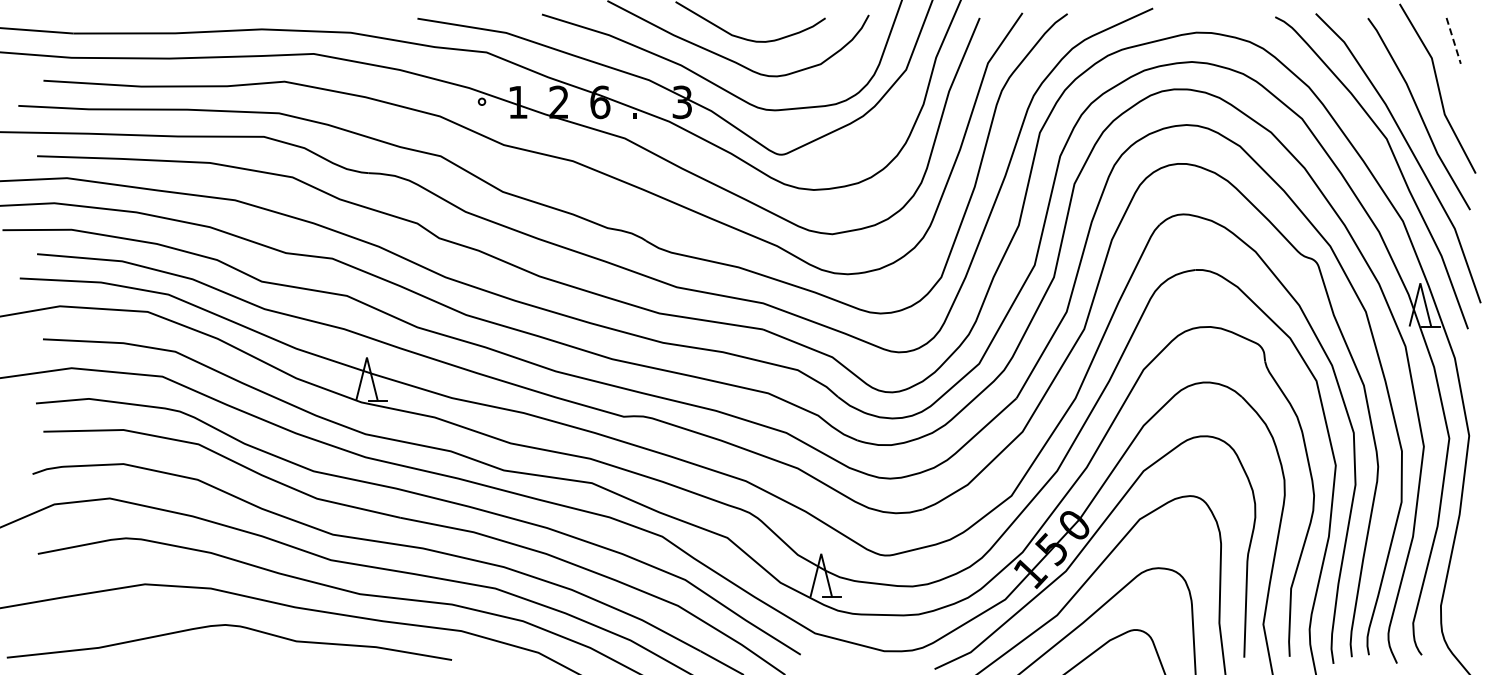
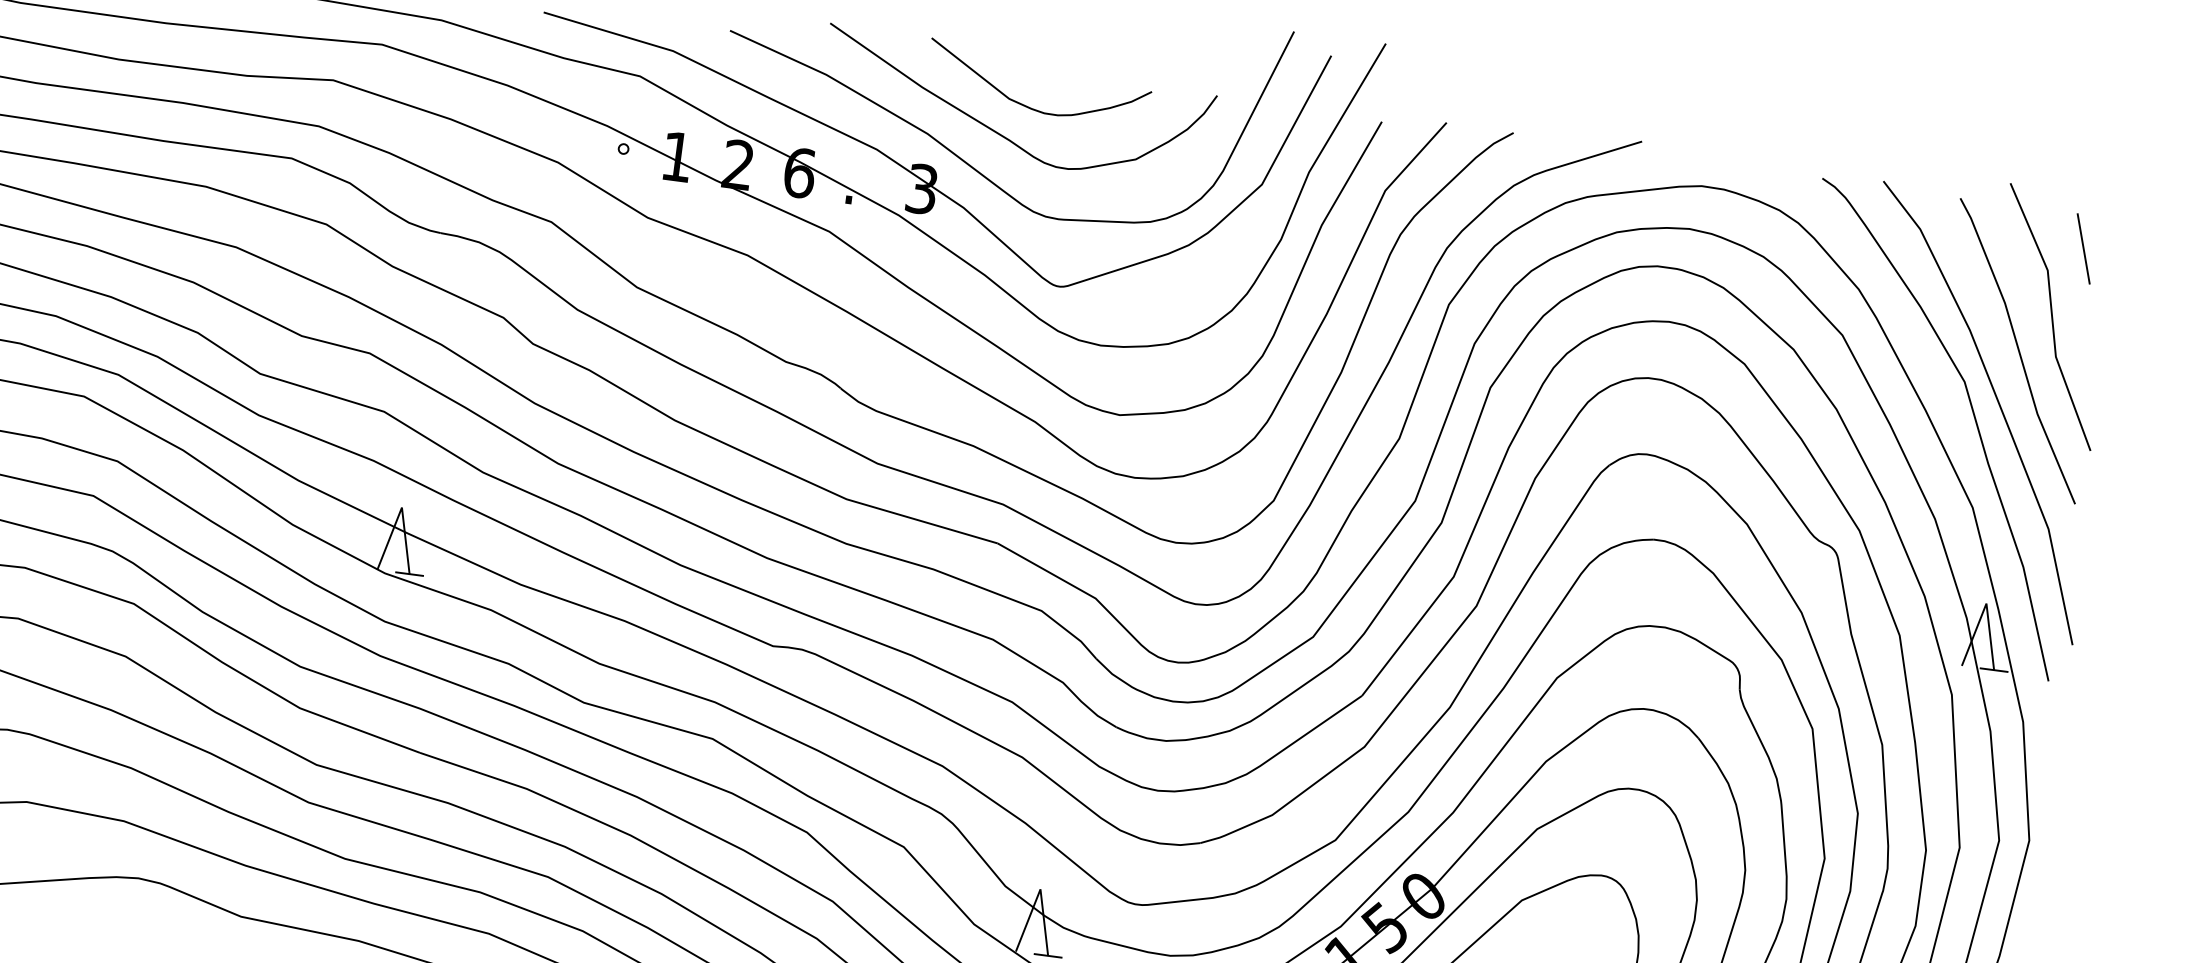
line: (1453, 41) -> (2083, 249), dashed -> solid

